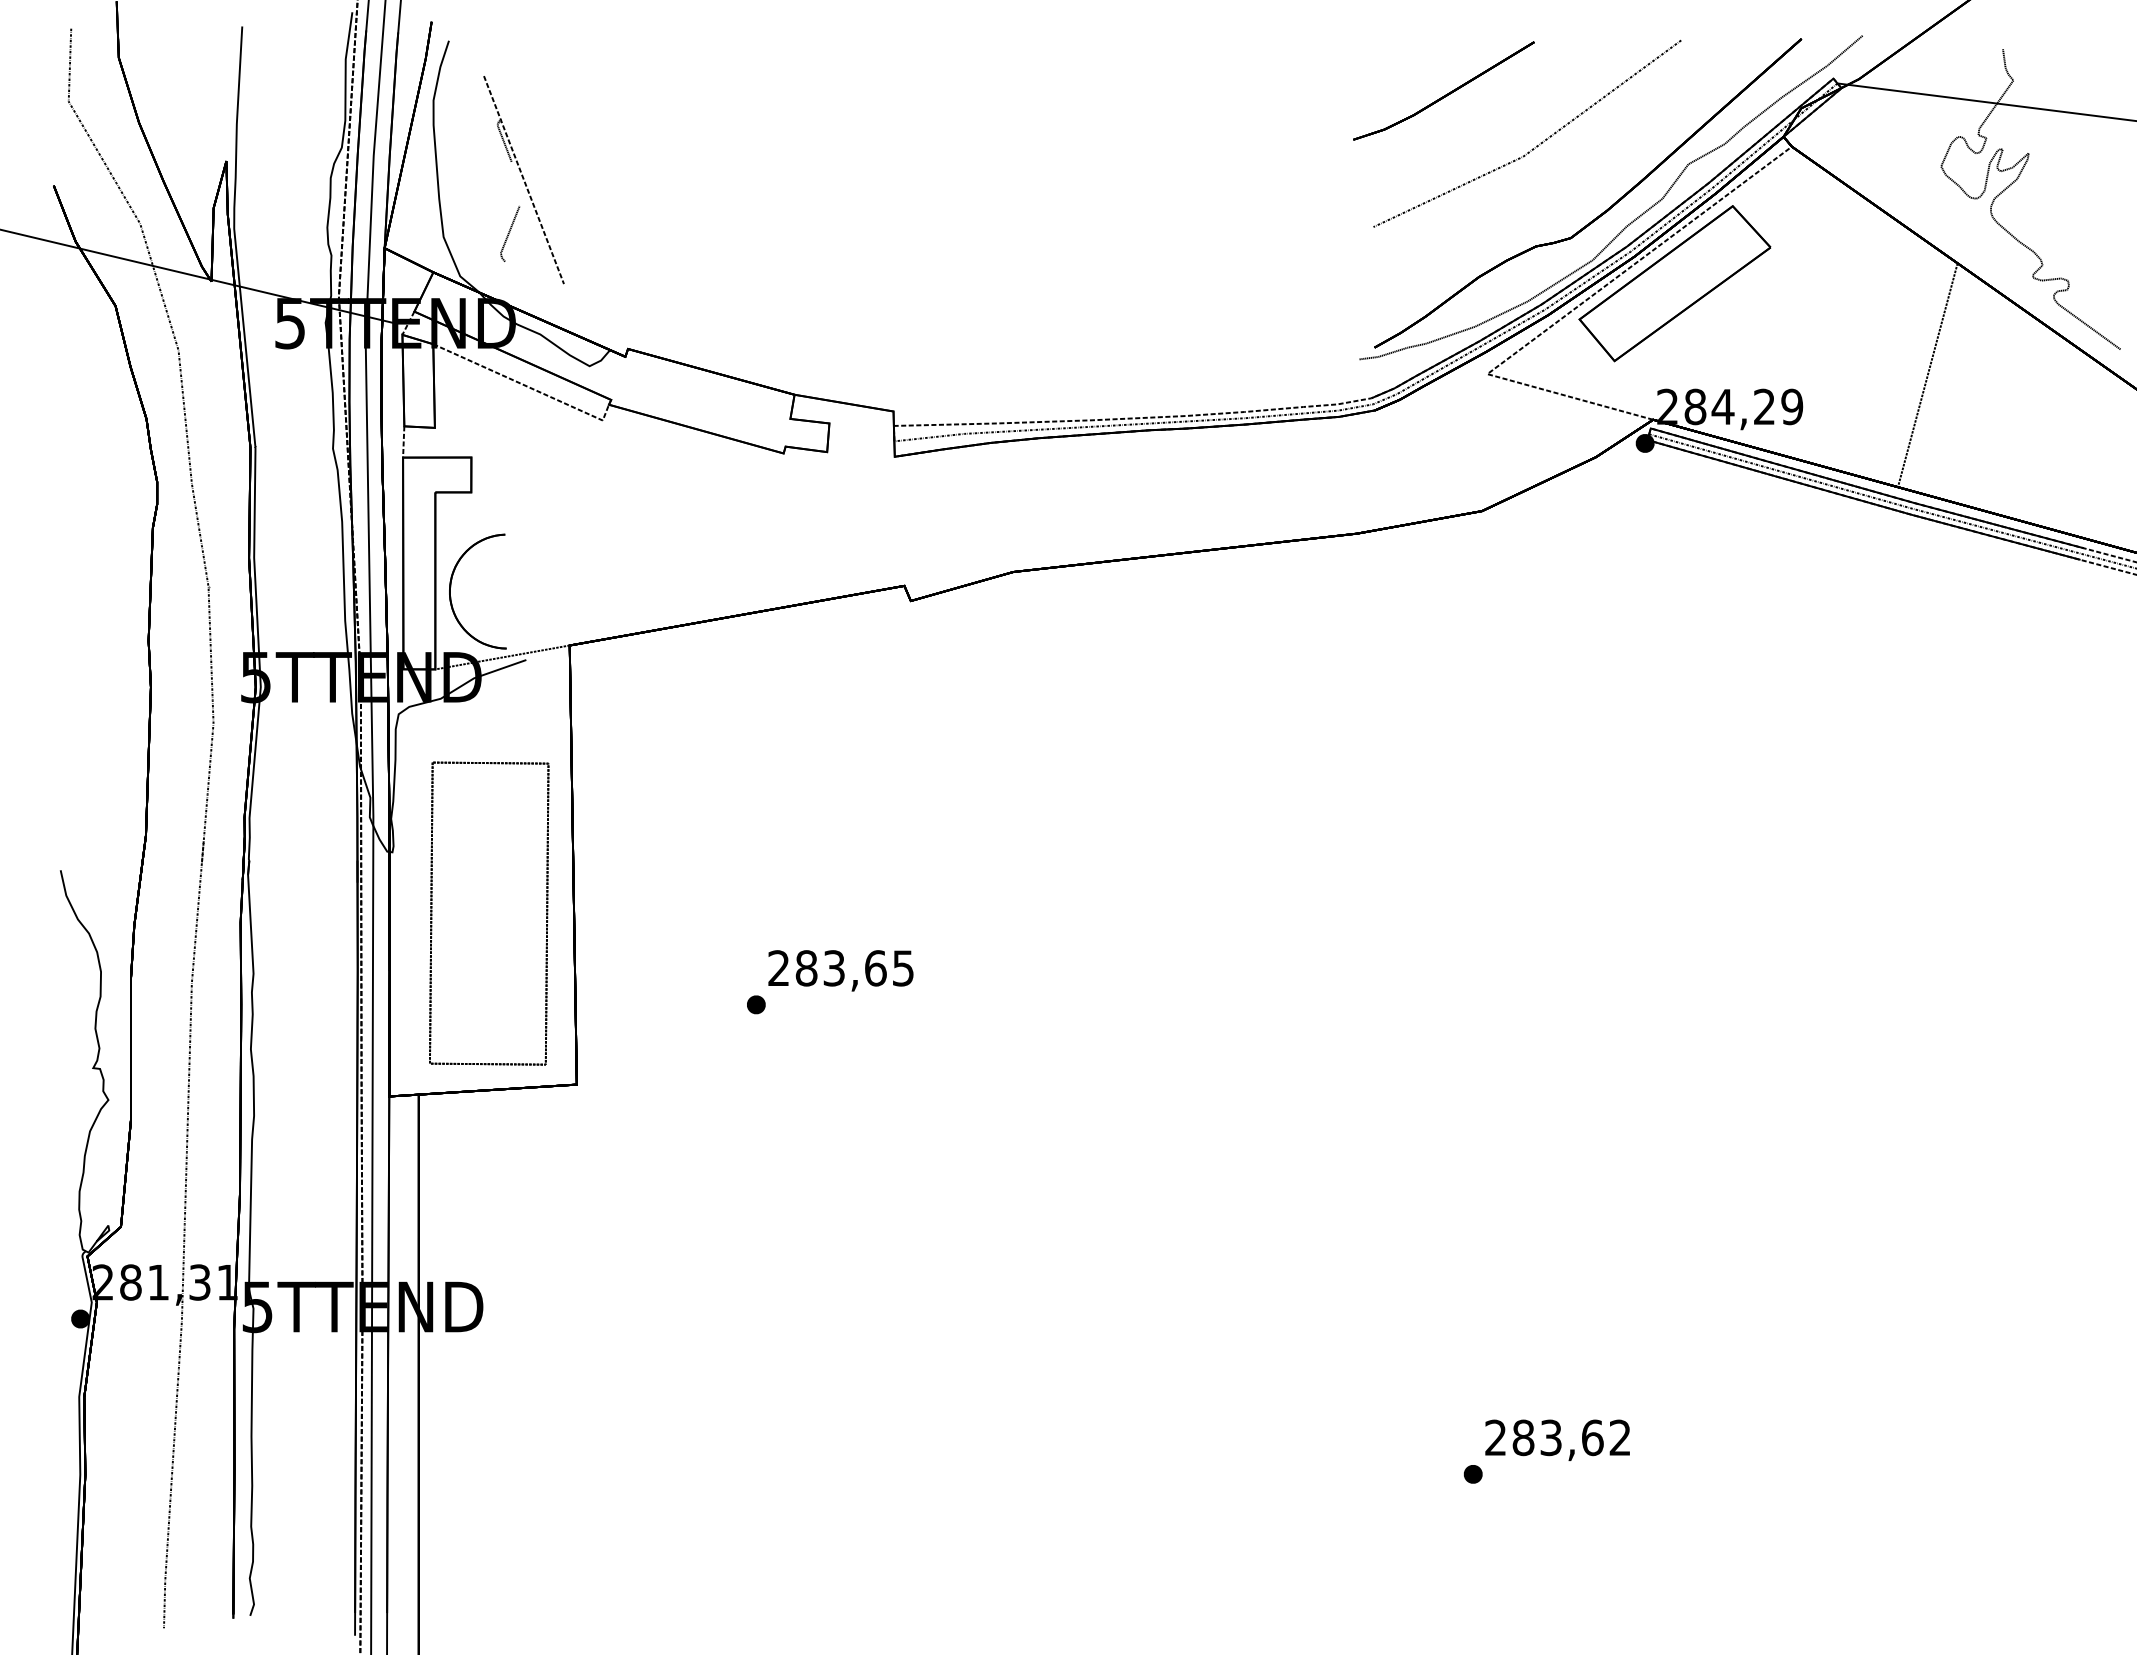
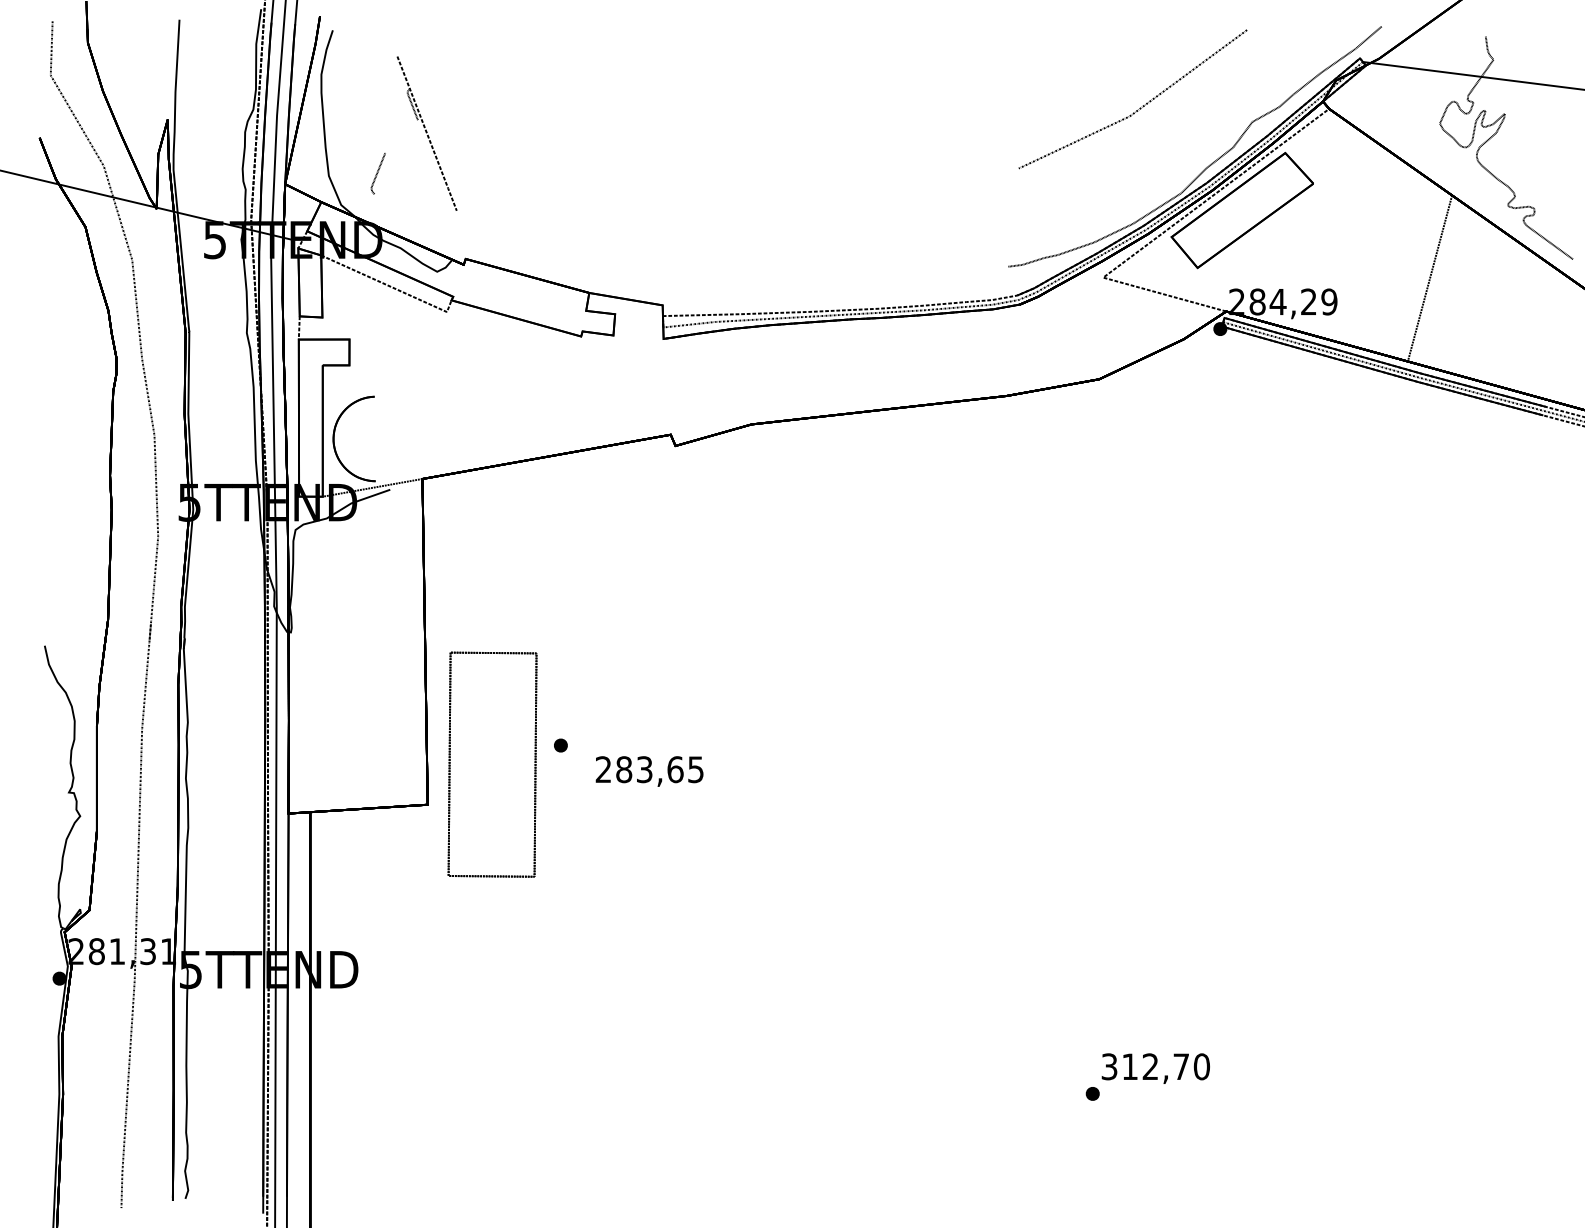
part: (523, 180) -> (426, 133), moved
part: (1594, 218) -> (1182, 162), removed
part: (432, 913) -> (450, 764), moved
text: (840, 970) -> (649, 771), moved
text: (1558, 1437) -> (1156, 1066), 283,62 -> 312,70

